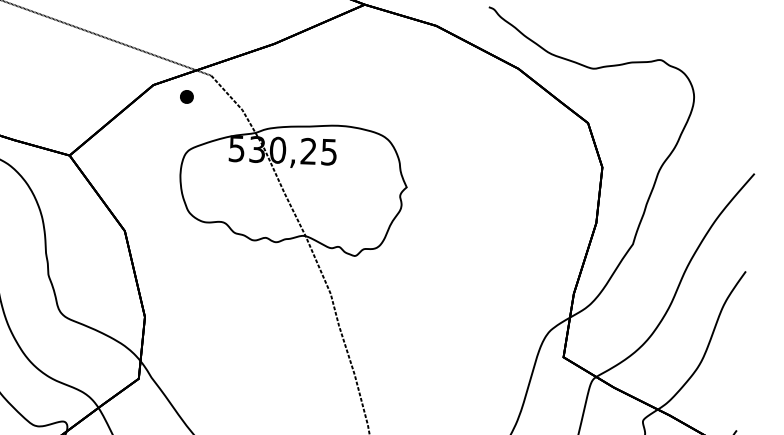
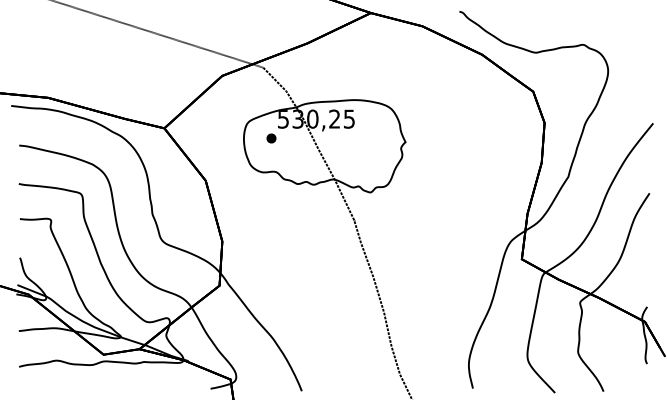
part: (186, 96) -> (271, 138), moved

